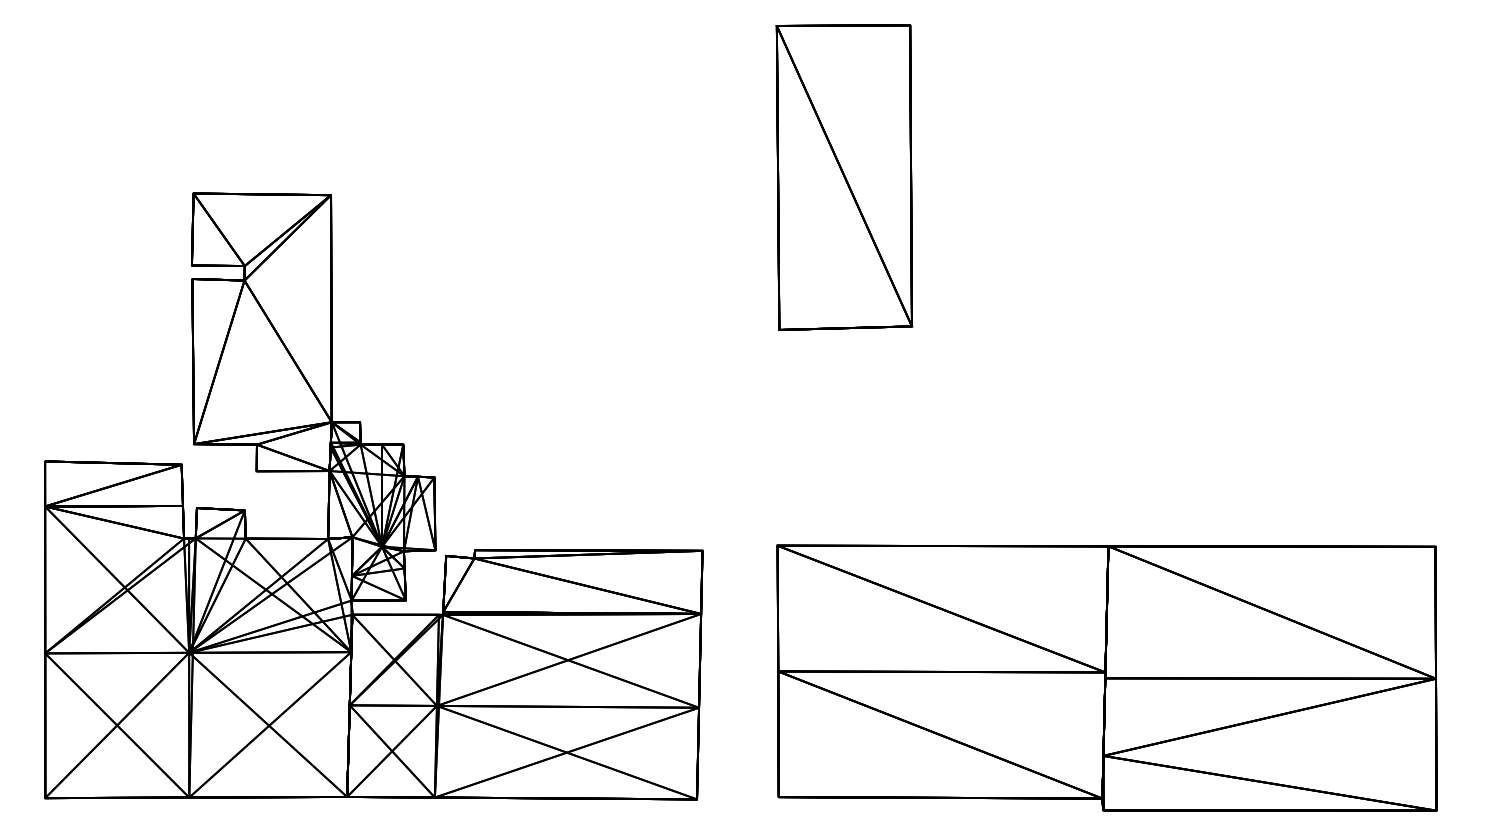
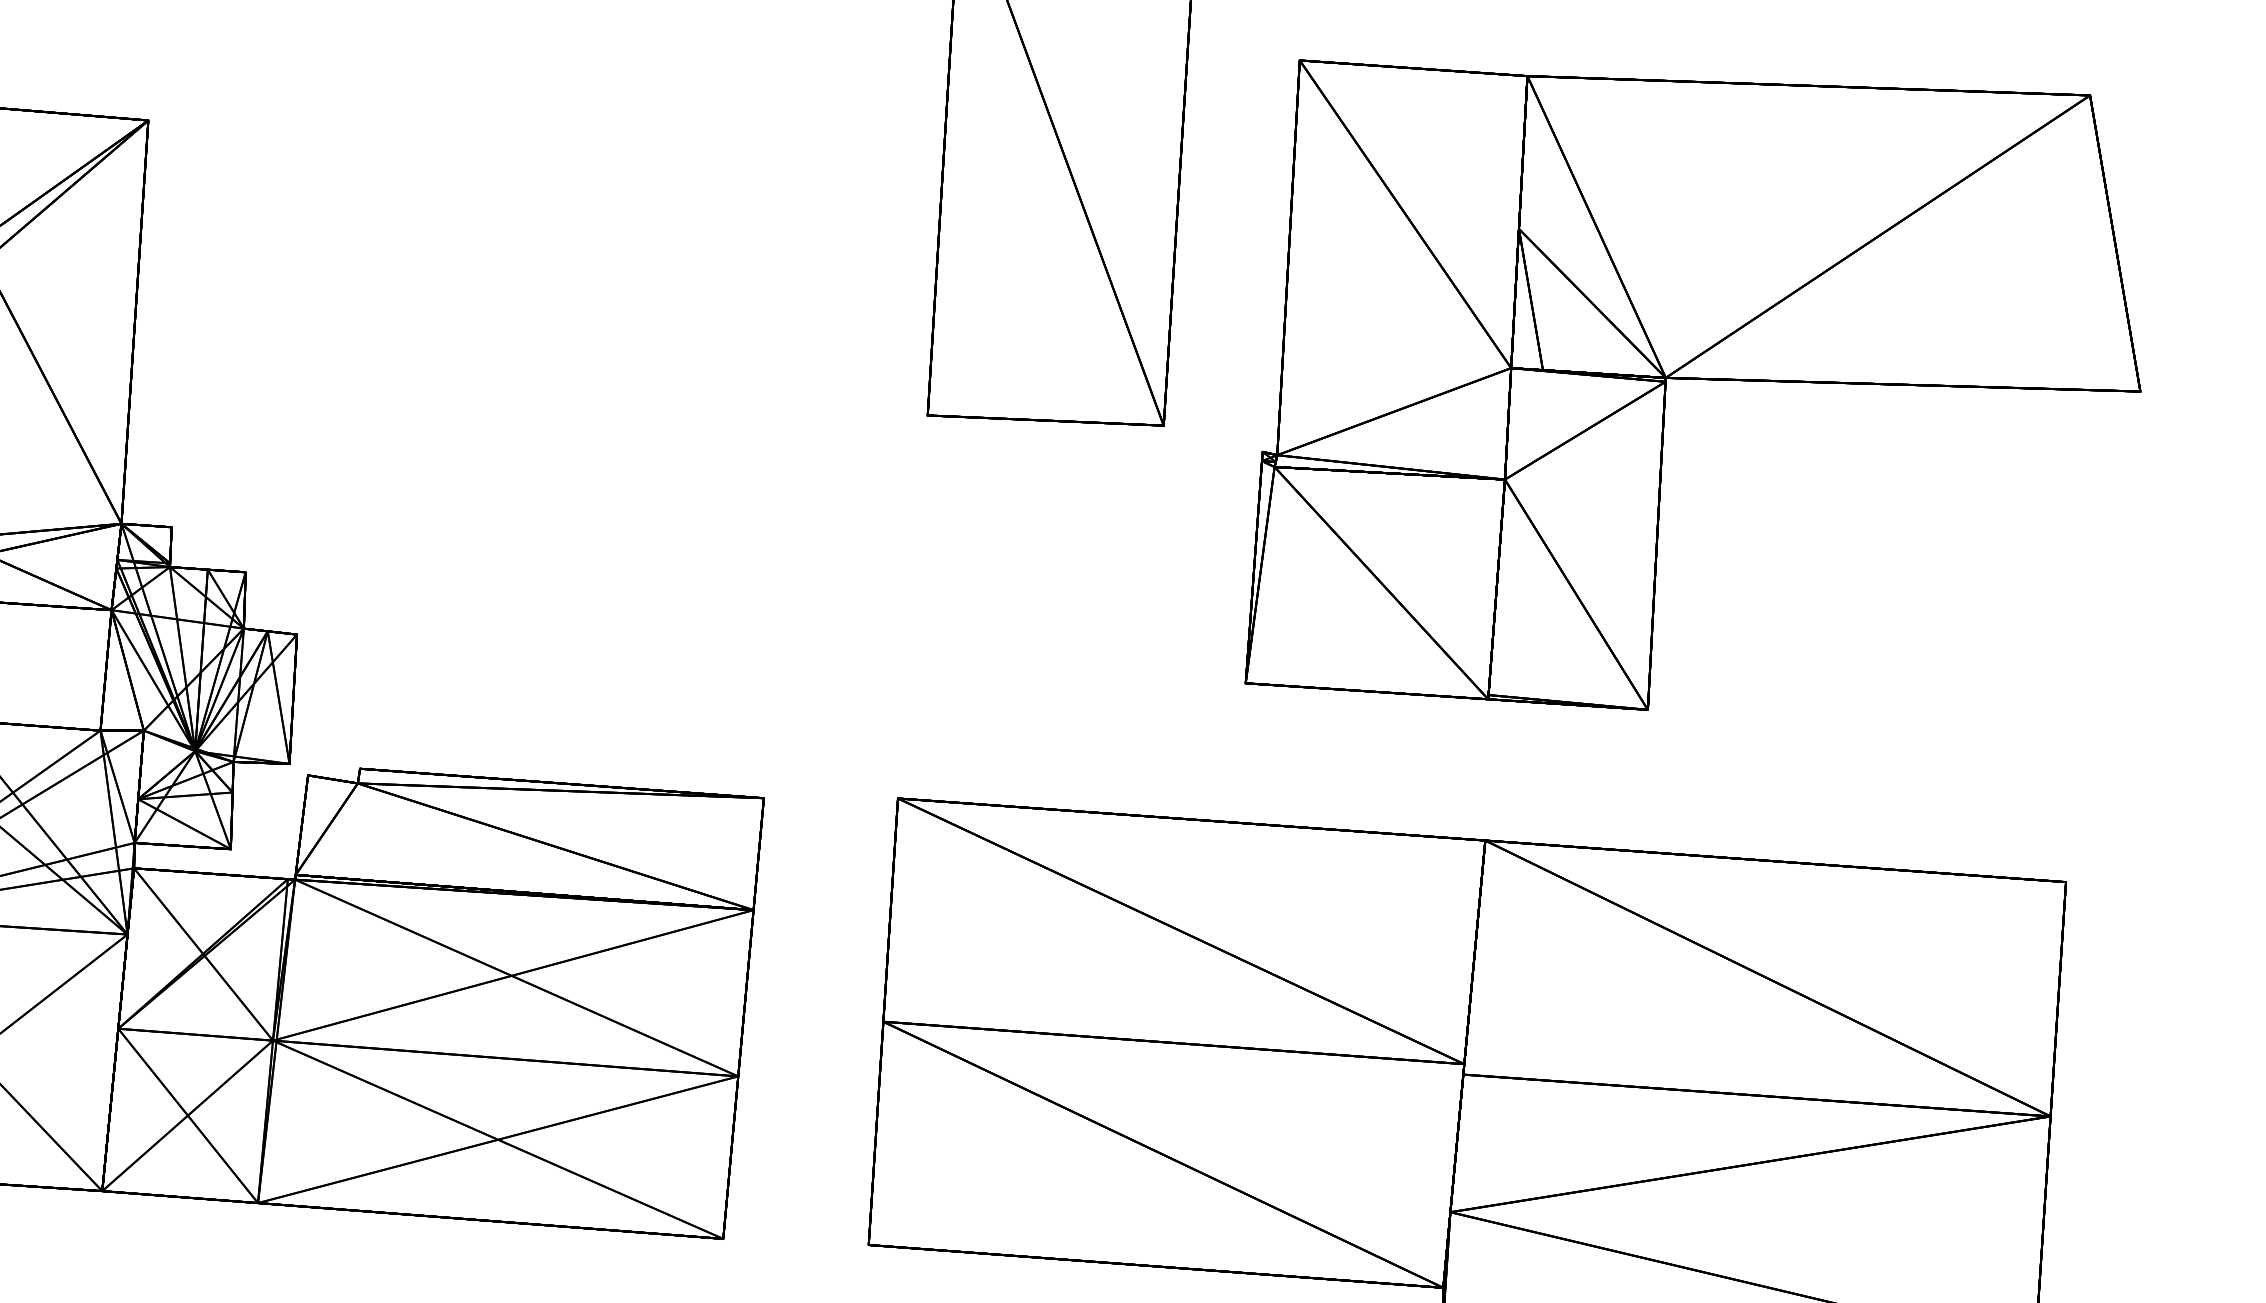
part: (1212, 285) -> (1702, 390), added

